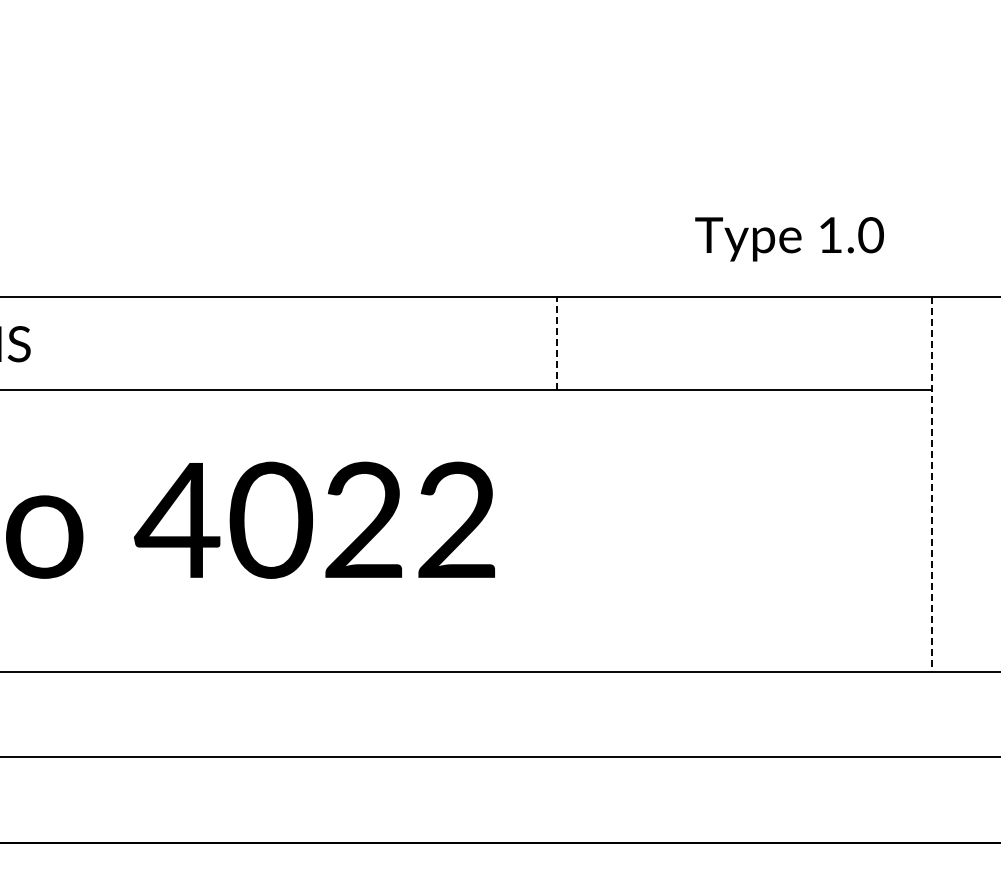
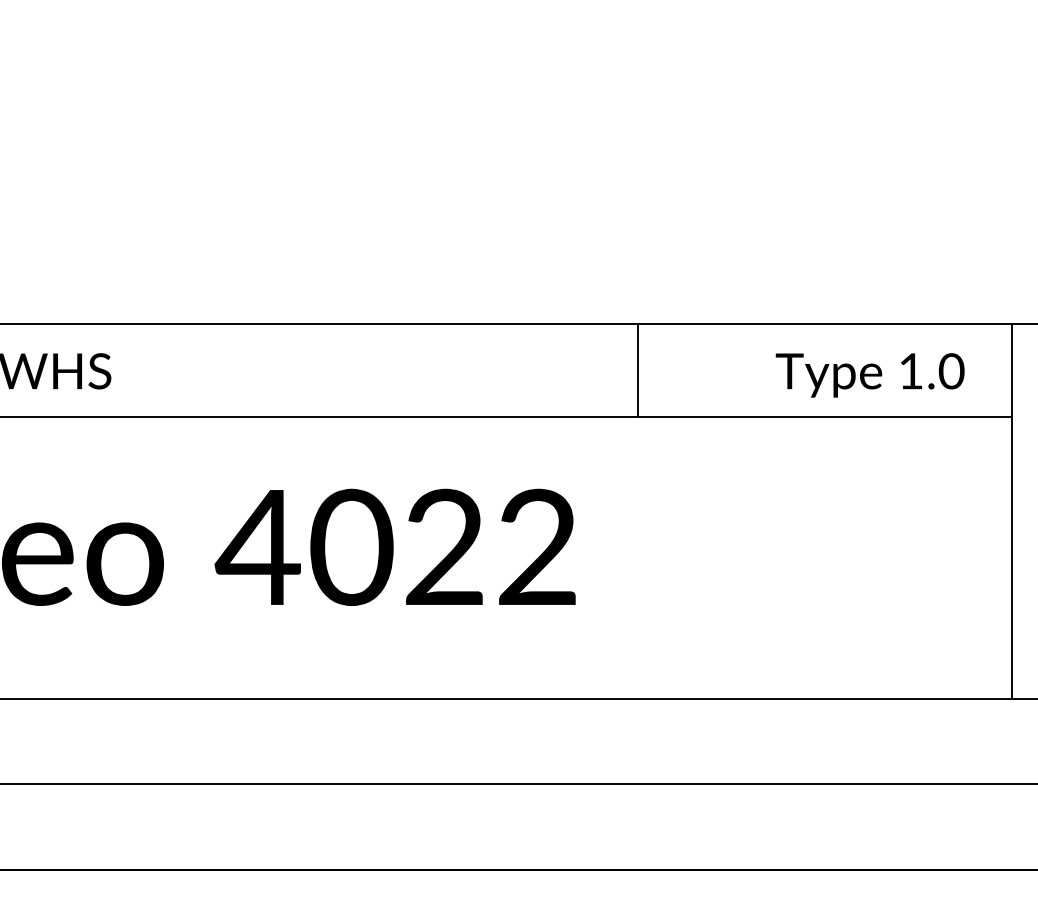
text: (788, 239) -> (869, 375), moved
line: (556, 343) -> (637, 370), dashed -> solid
line: (931, 484) -> (1012, 511), dashed -> solid

